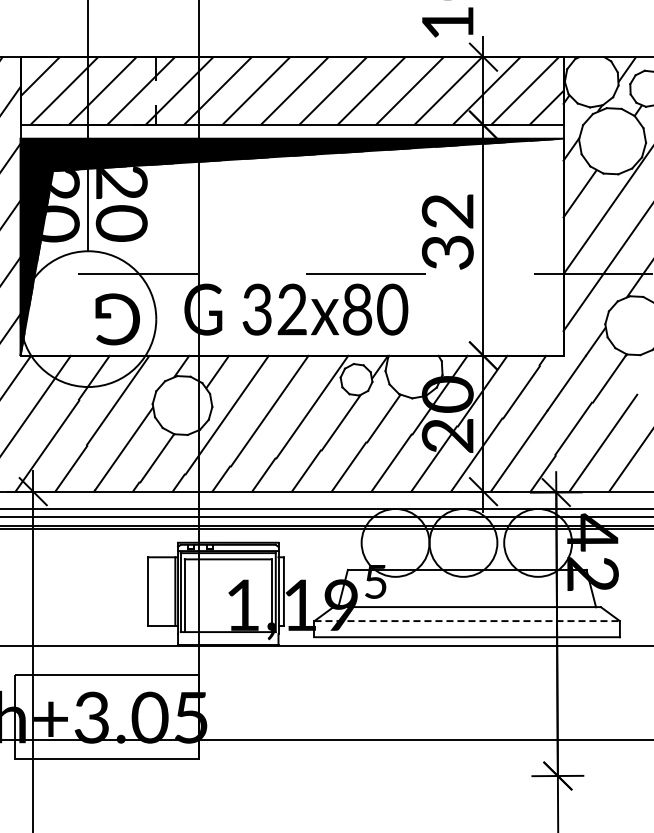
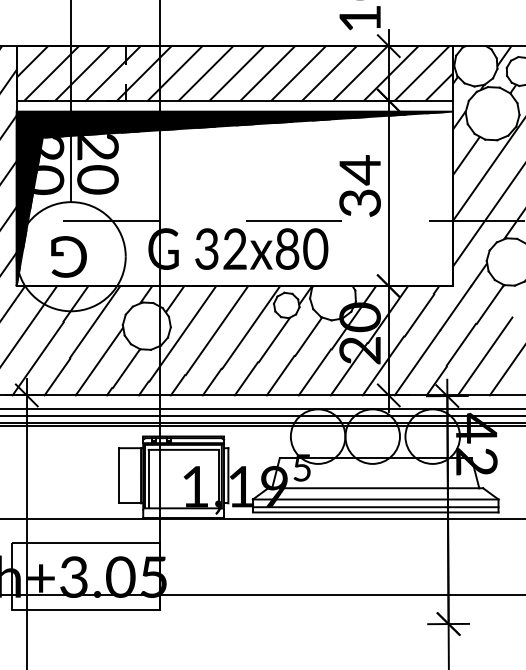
text: (447, 211) -> (359, 170), 32 -> 34
text: (117, 319) -> (68, 257), moved
line: (467, 621) -> (375, 499), dashed -> solid
line: (466, 630) -> (375, 507), added

